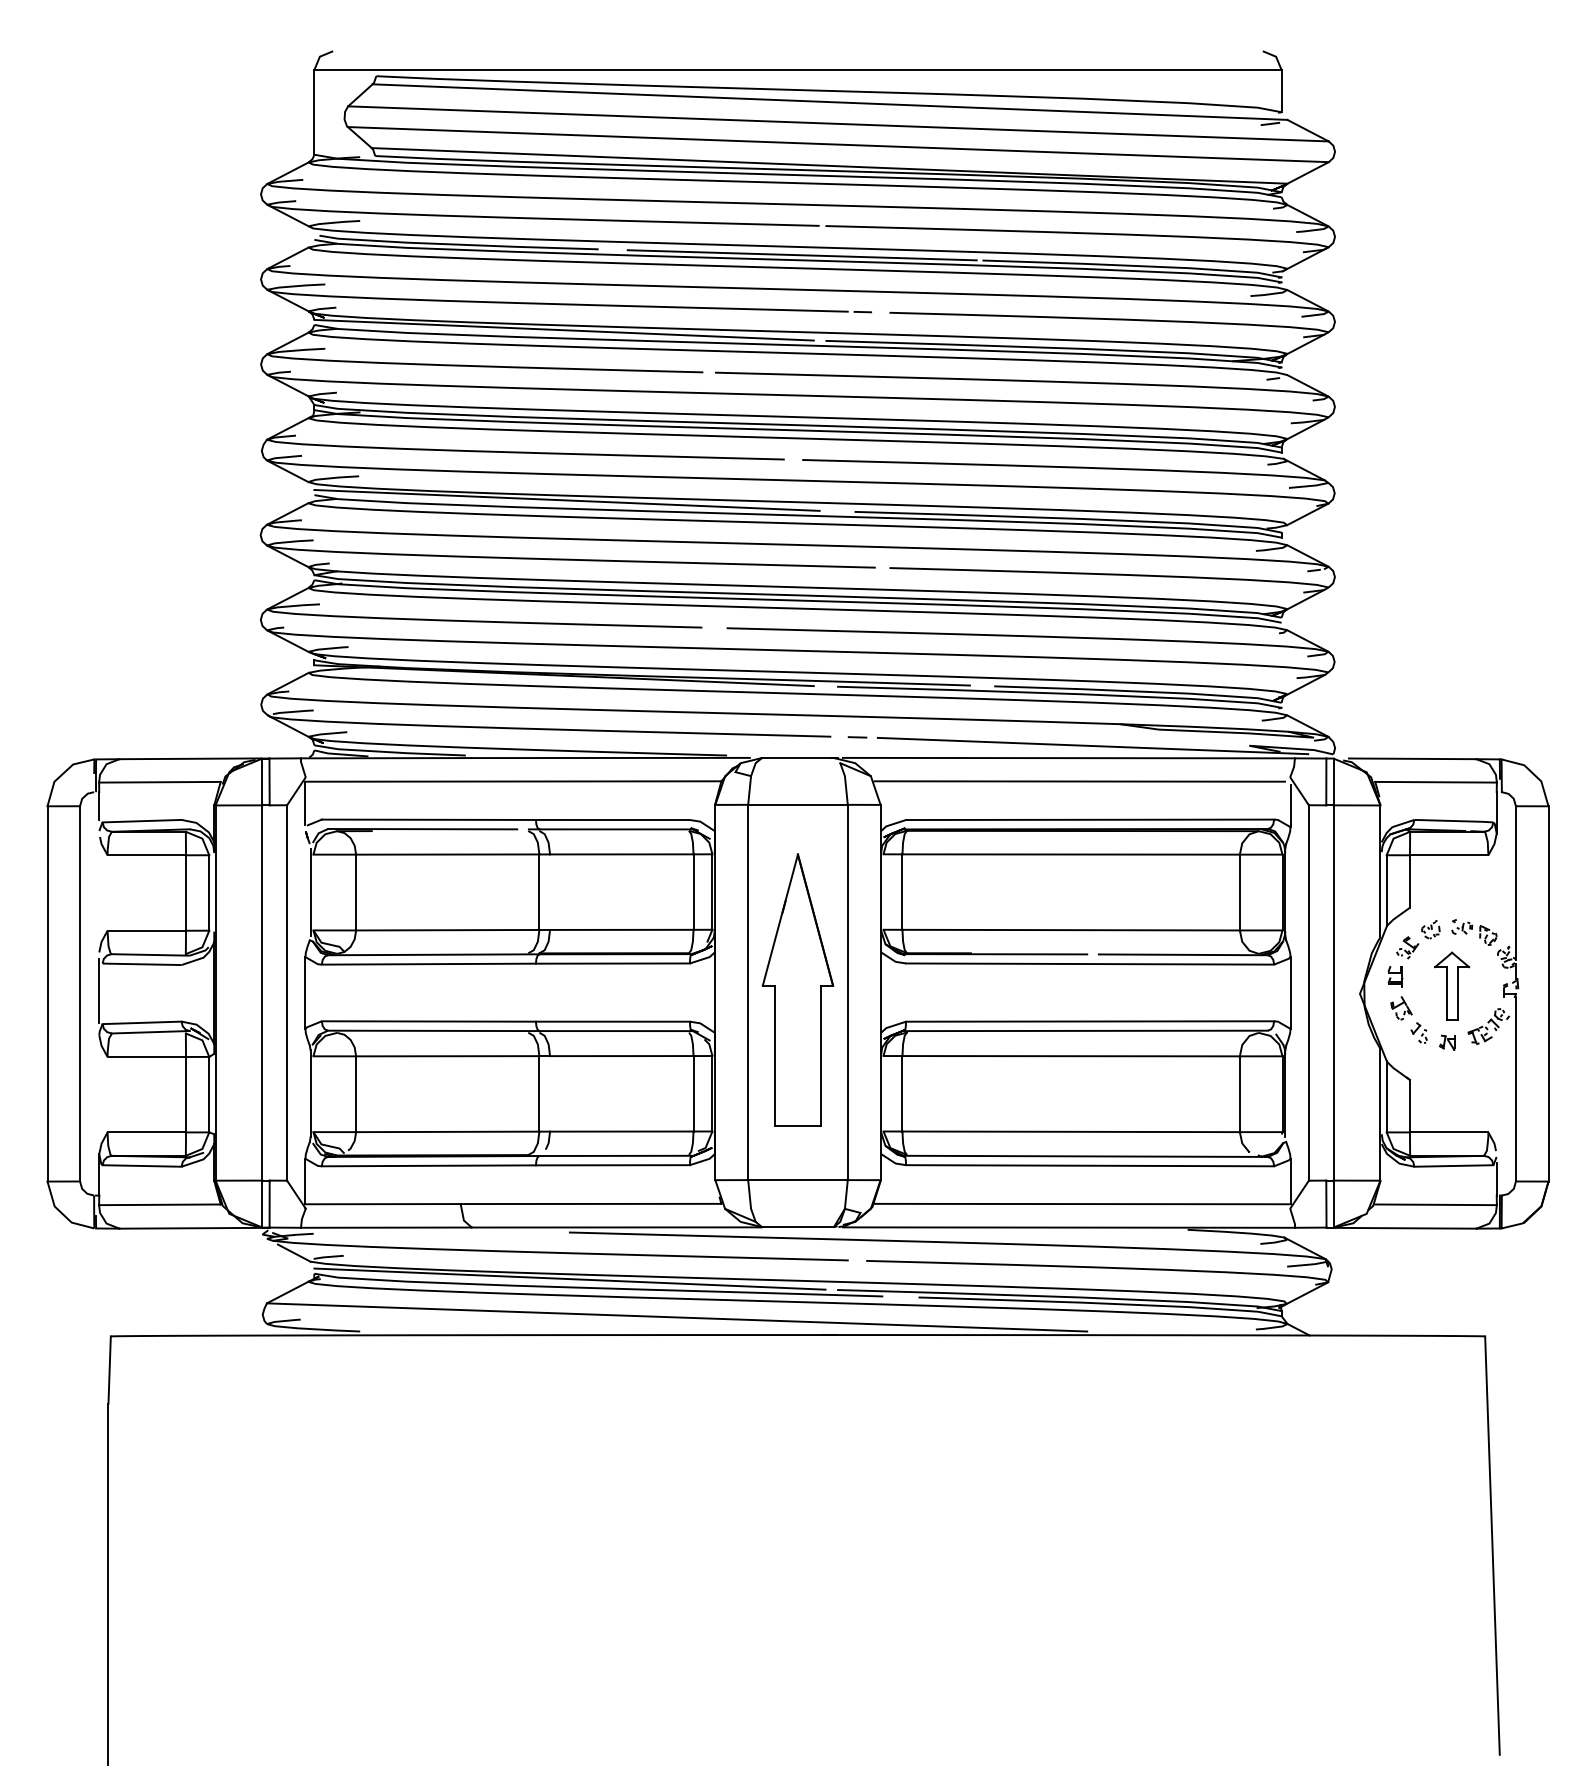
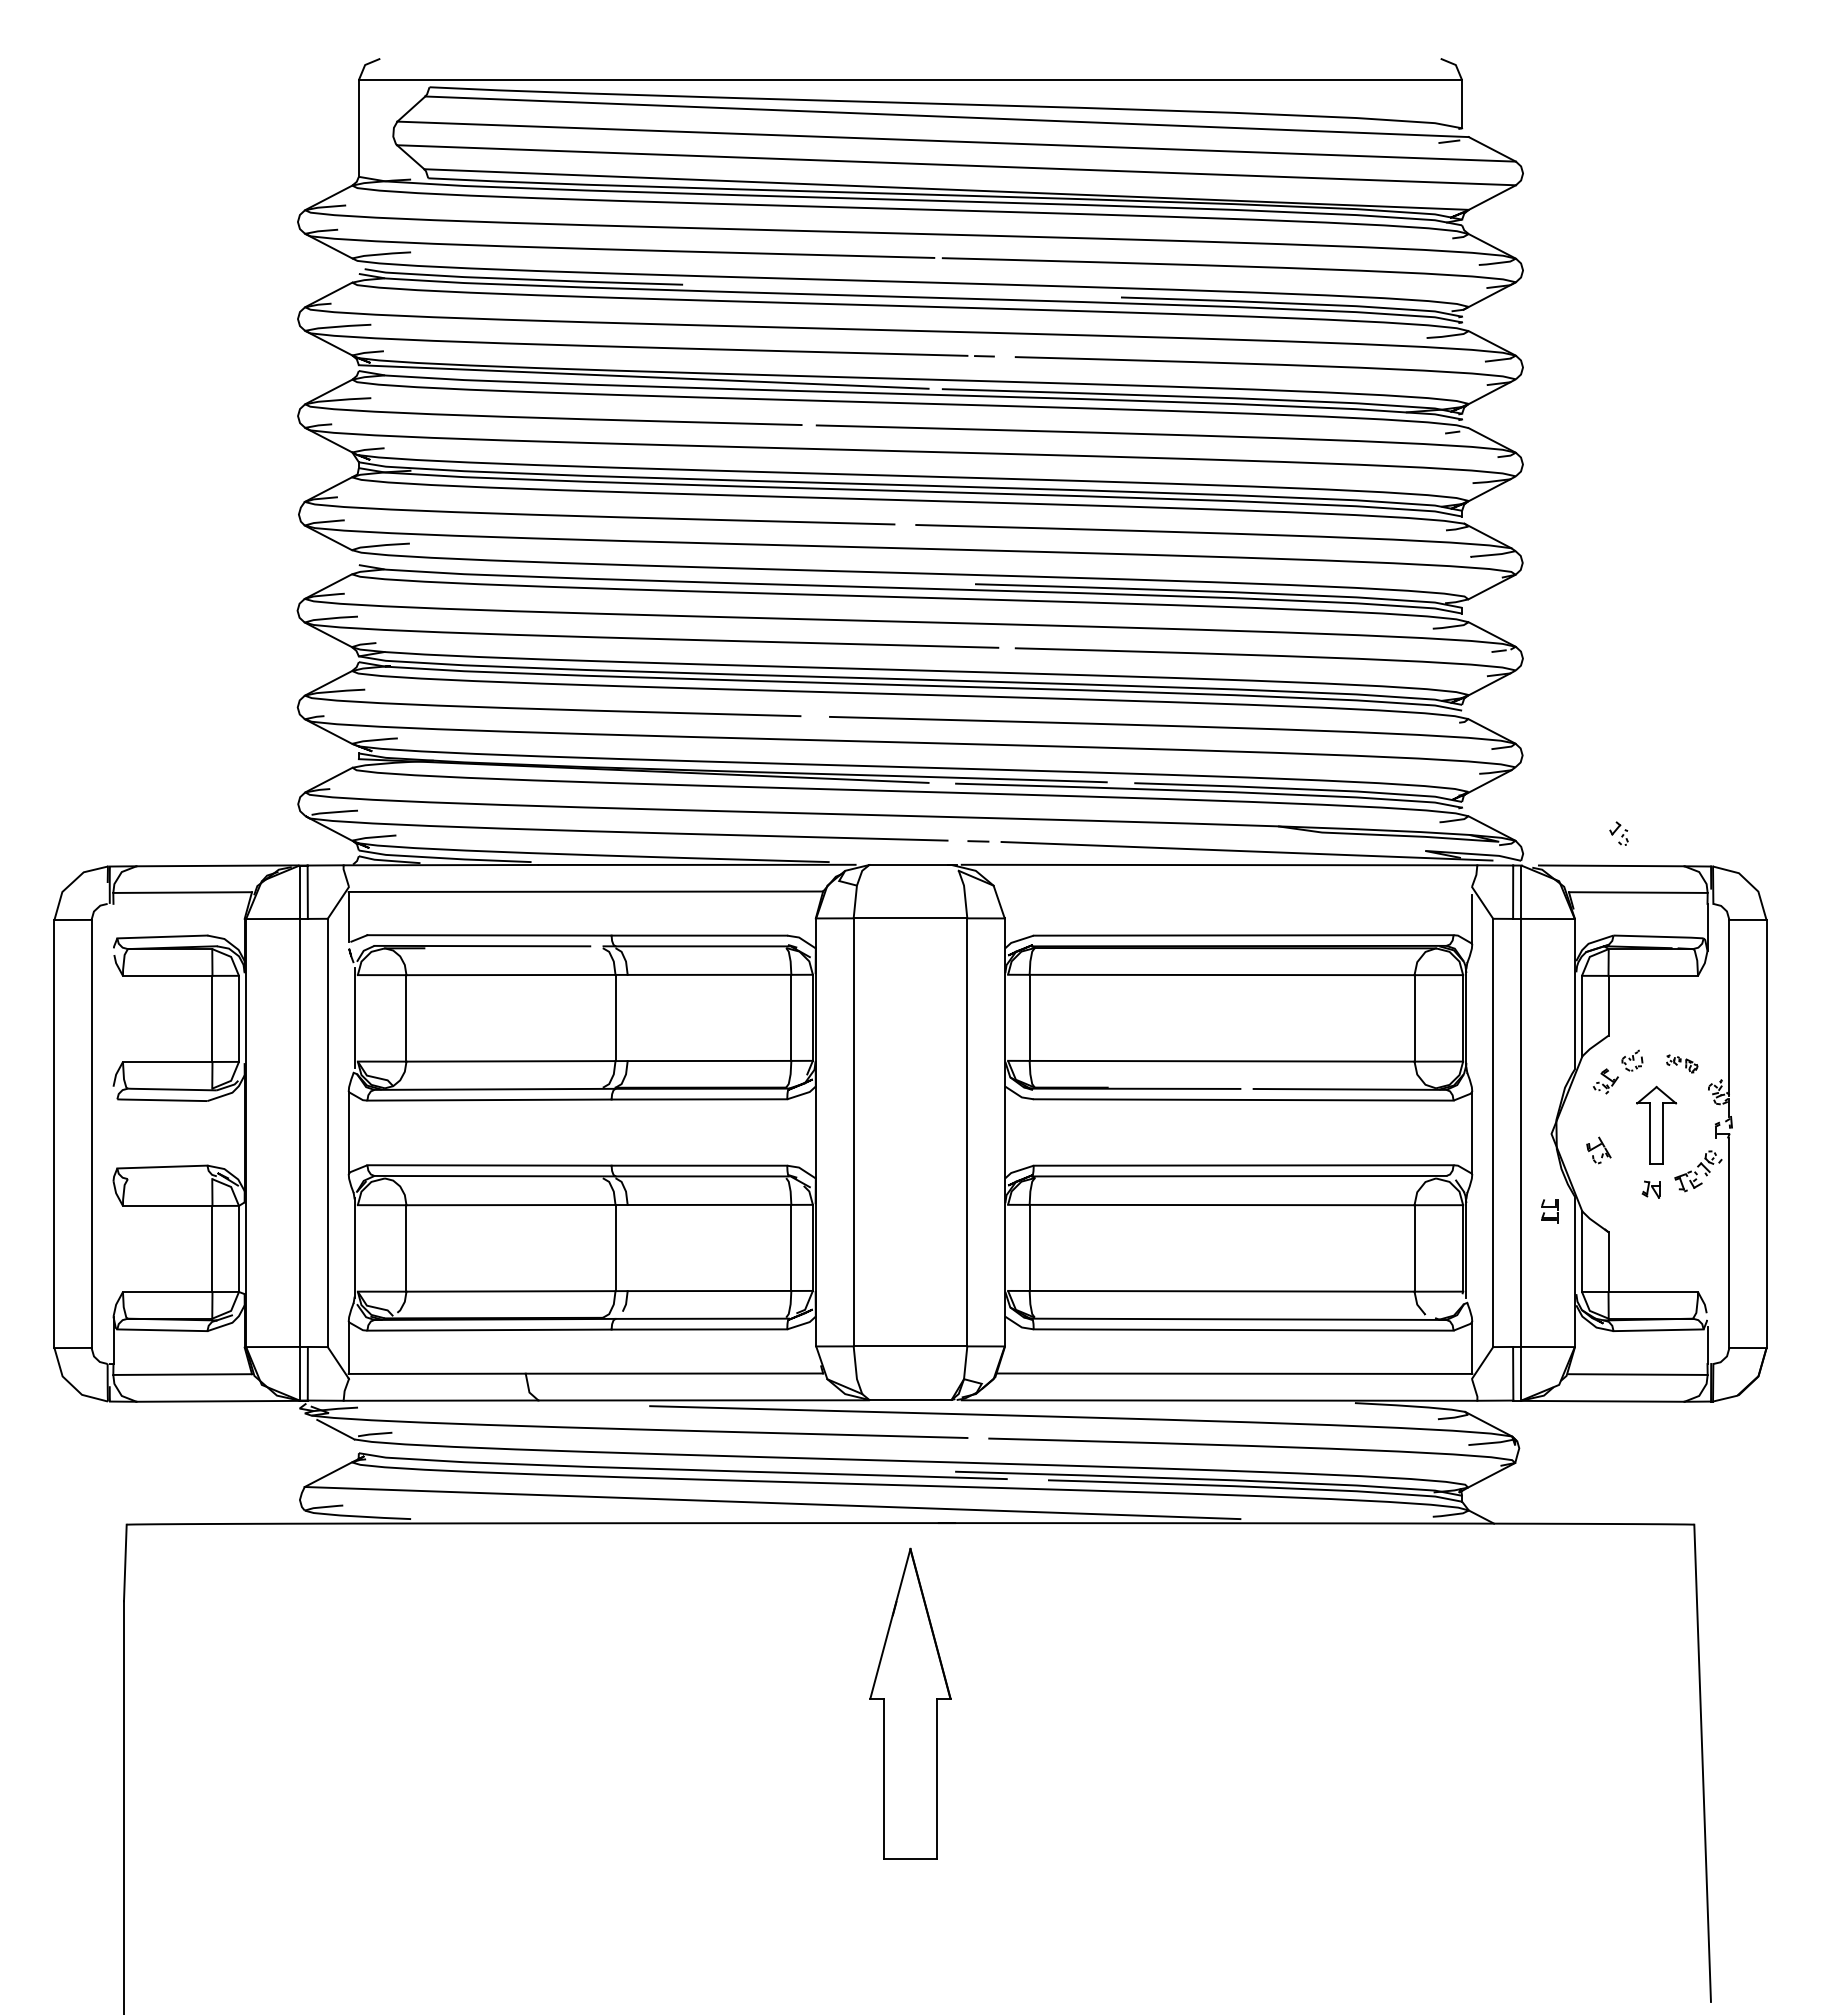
line: (802, 255) -> (915, 291), removed
line: (566, 500) -> (646, 571), removed
line: (1079, 781) -> (1231, 891), removed
line: (99, 805) -> (113, 919), removed
part: (1474, 932) -> (1682, 1063), size x0.6
part: (1395, 976) -> (1549, 1211), moved
part: (798, 989) -> (910, 1703), moved
line: (99, 990) -> (113, 1130), removed
line: (150, 1032) -> (171, 1177), removed
part: (1418, 1032) -> (1618, 833), moved
line: (569, 1279) -> (649, 1459), removed

